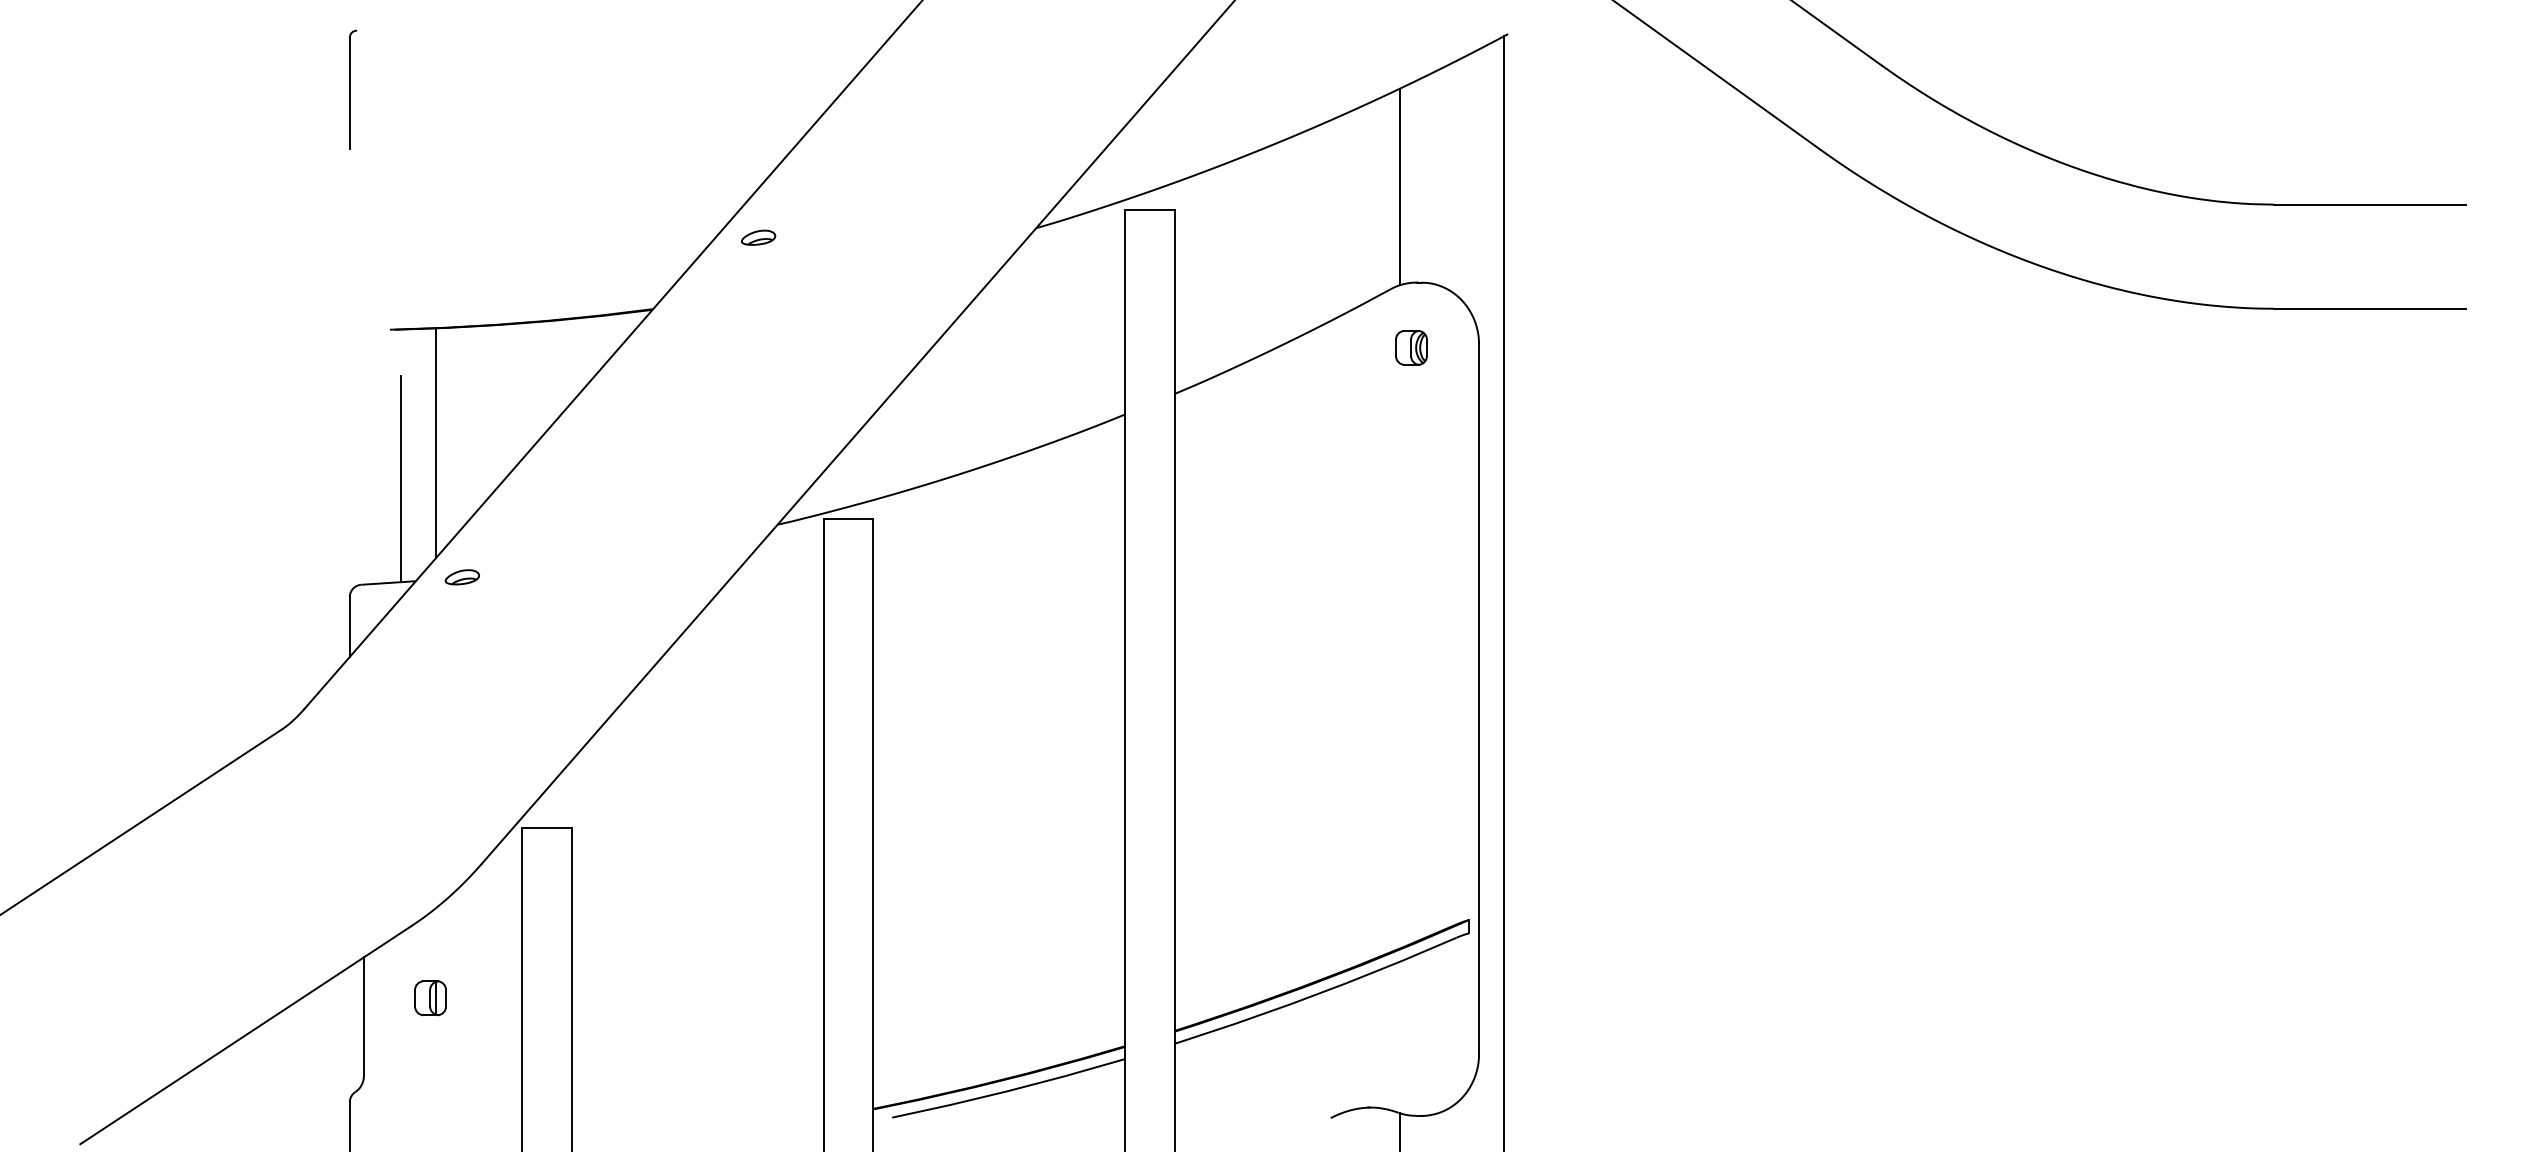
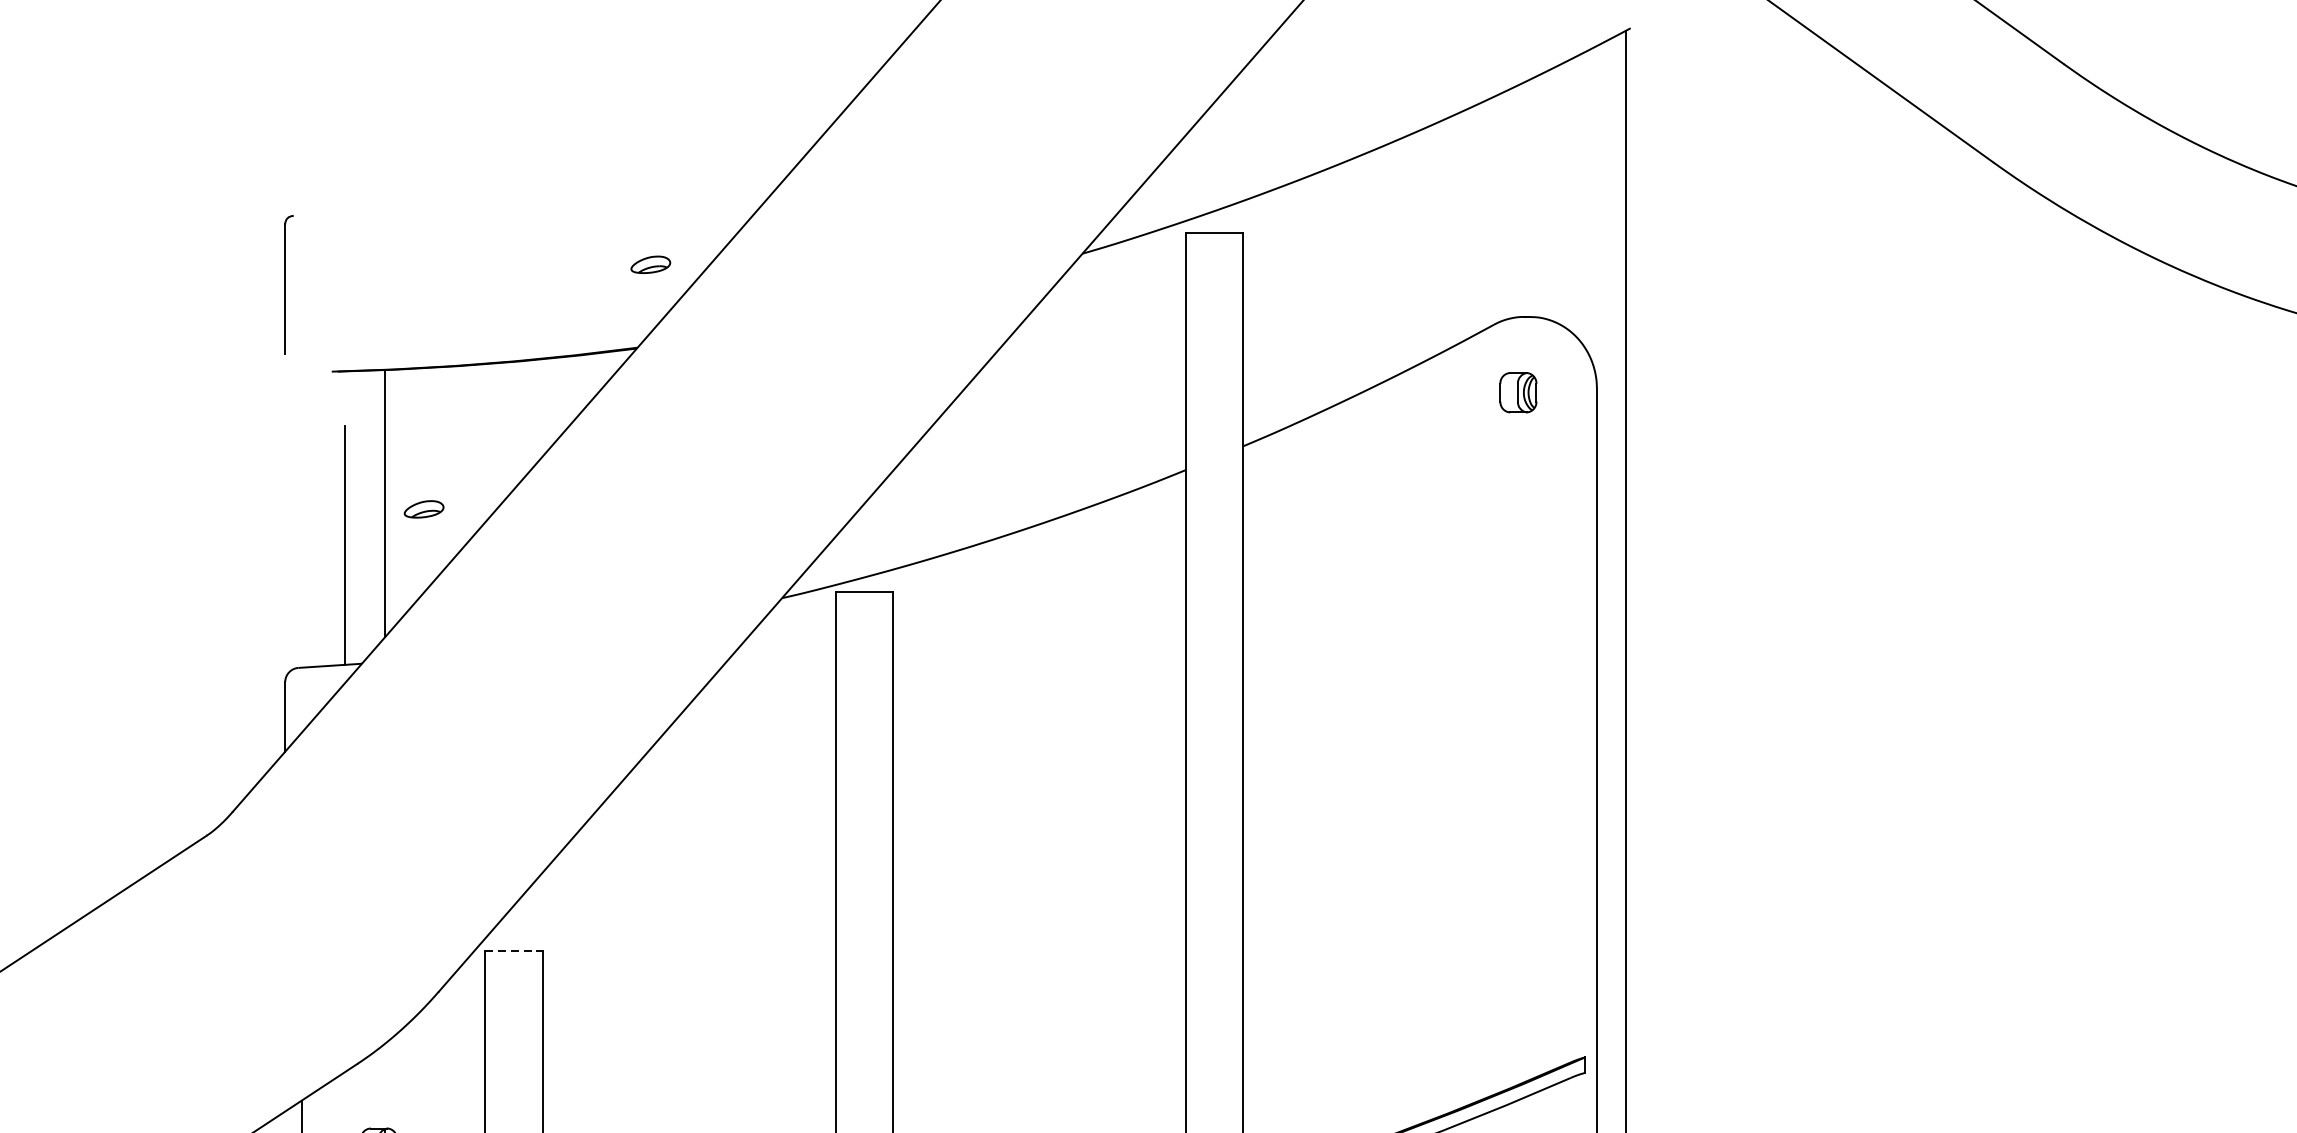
part: (353, 89) -> (289, 284), moved
line: (1399, 186) -> (1504, 205), removed
part: (758, 237) -> (650, 264), moved
part: (461, 577) -> (423, 509), moved
line: (546, 828) -> (513, 951), solid -> dashed

